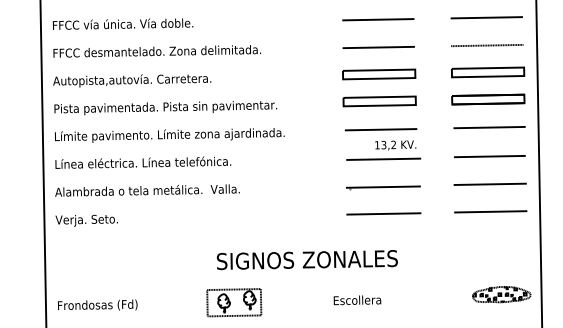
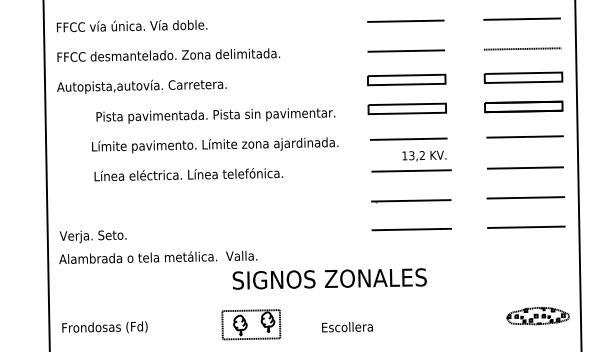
text: (165, 107) -> (215, 115), moved
text: (170, 135) -> (215, 145), moved
text: (143, 162) -> (188, 174), moved
text: (147, 190) -> (158, 257), moved
text: (357, 300) -> (347, 327), moved

